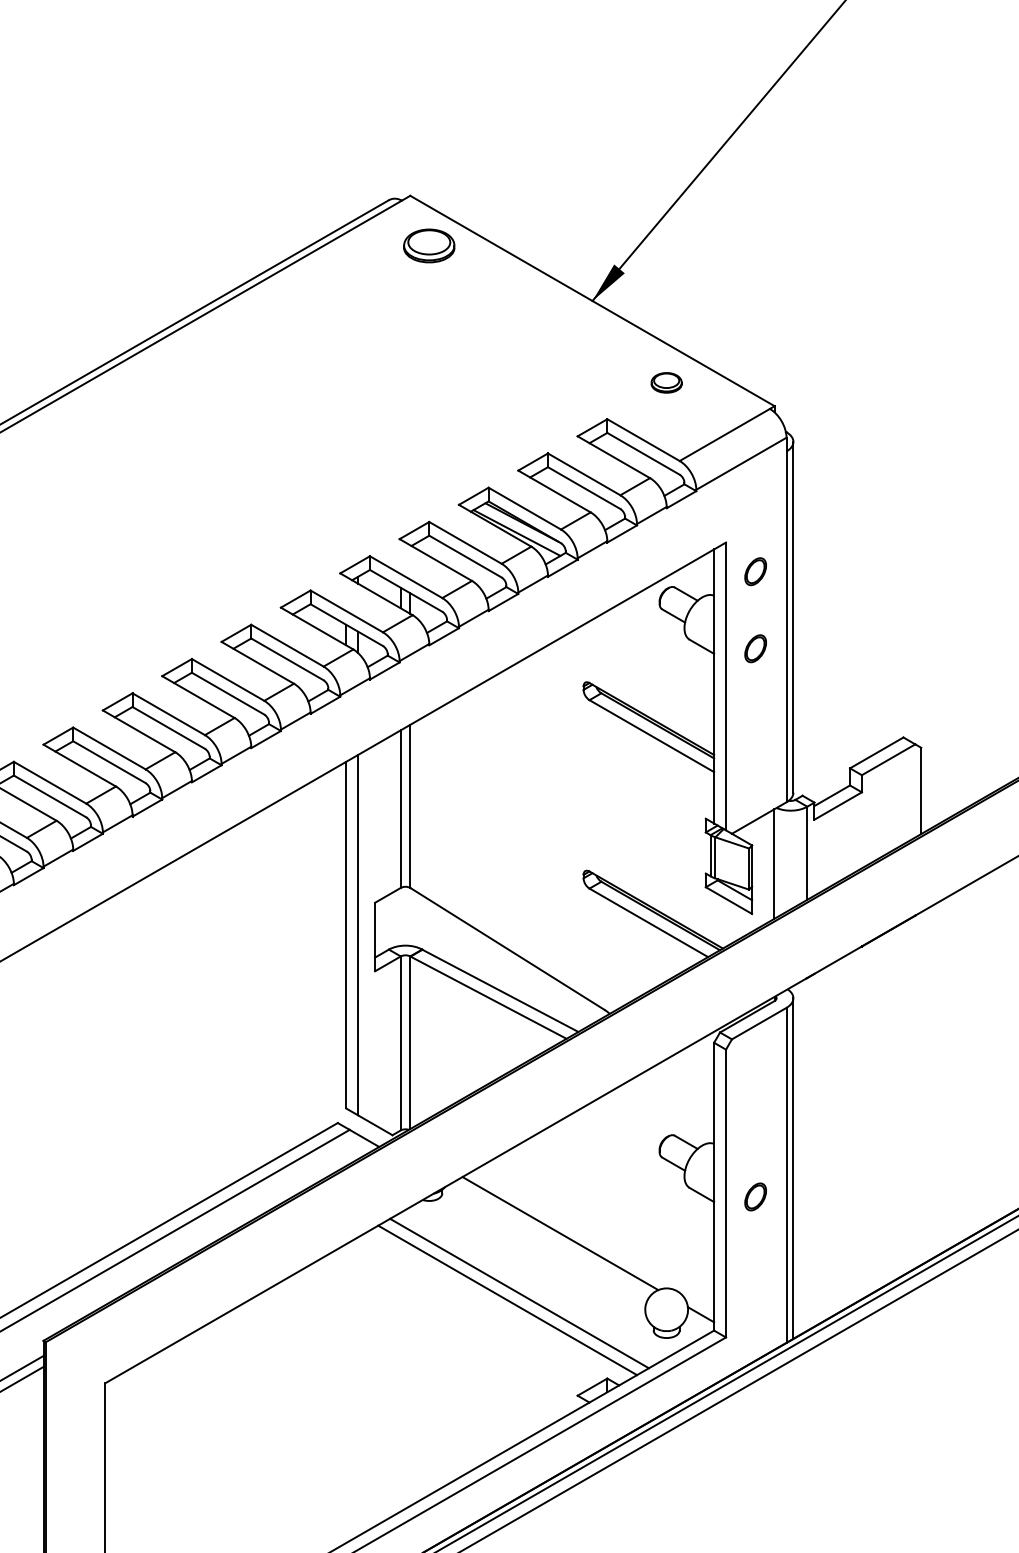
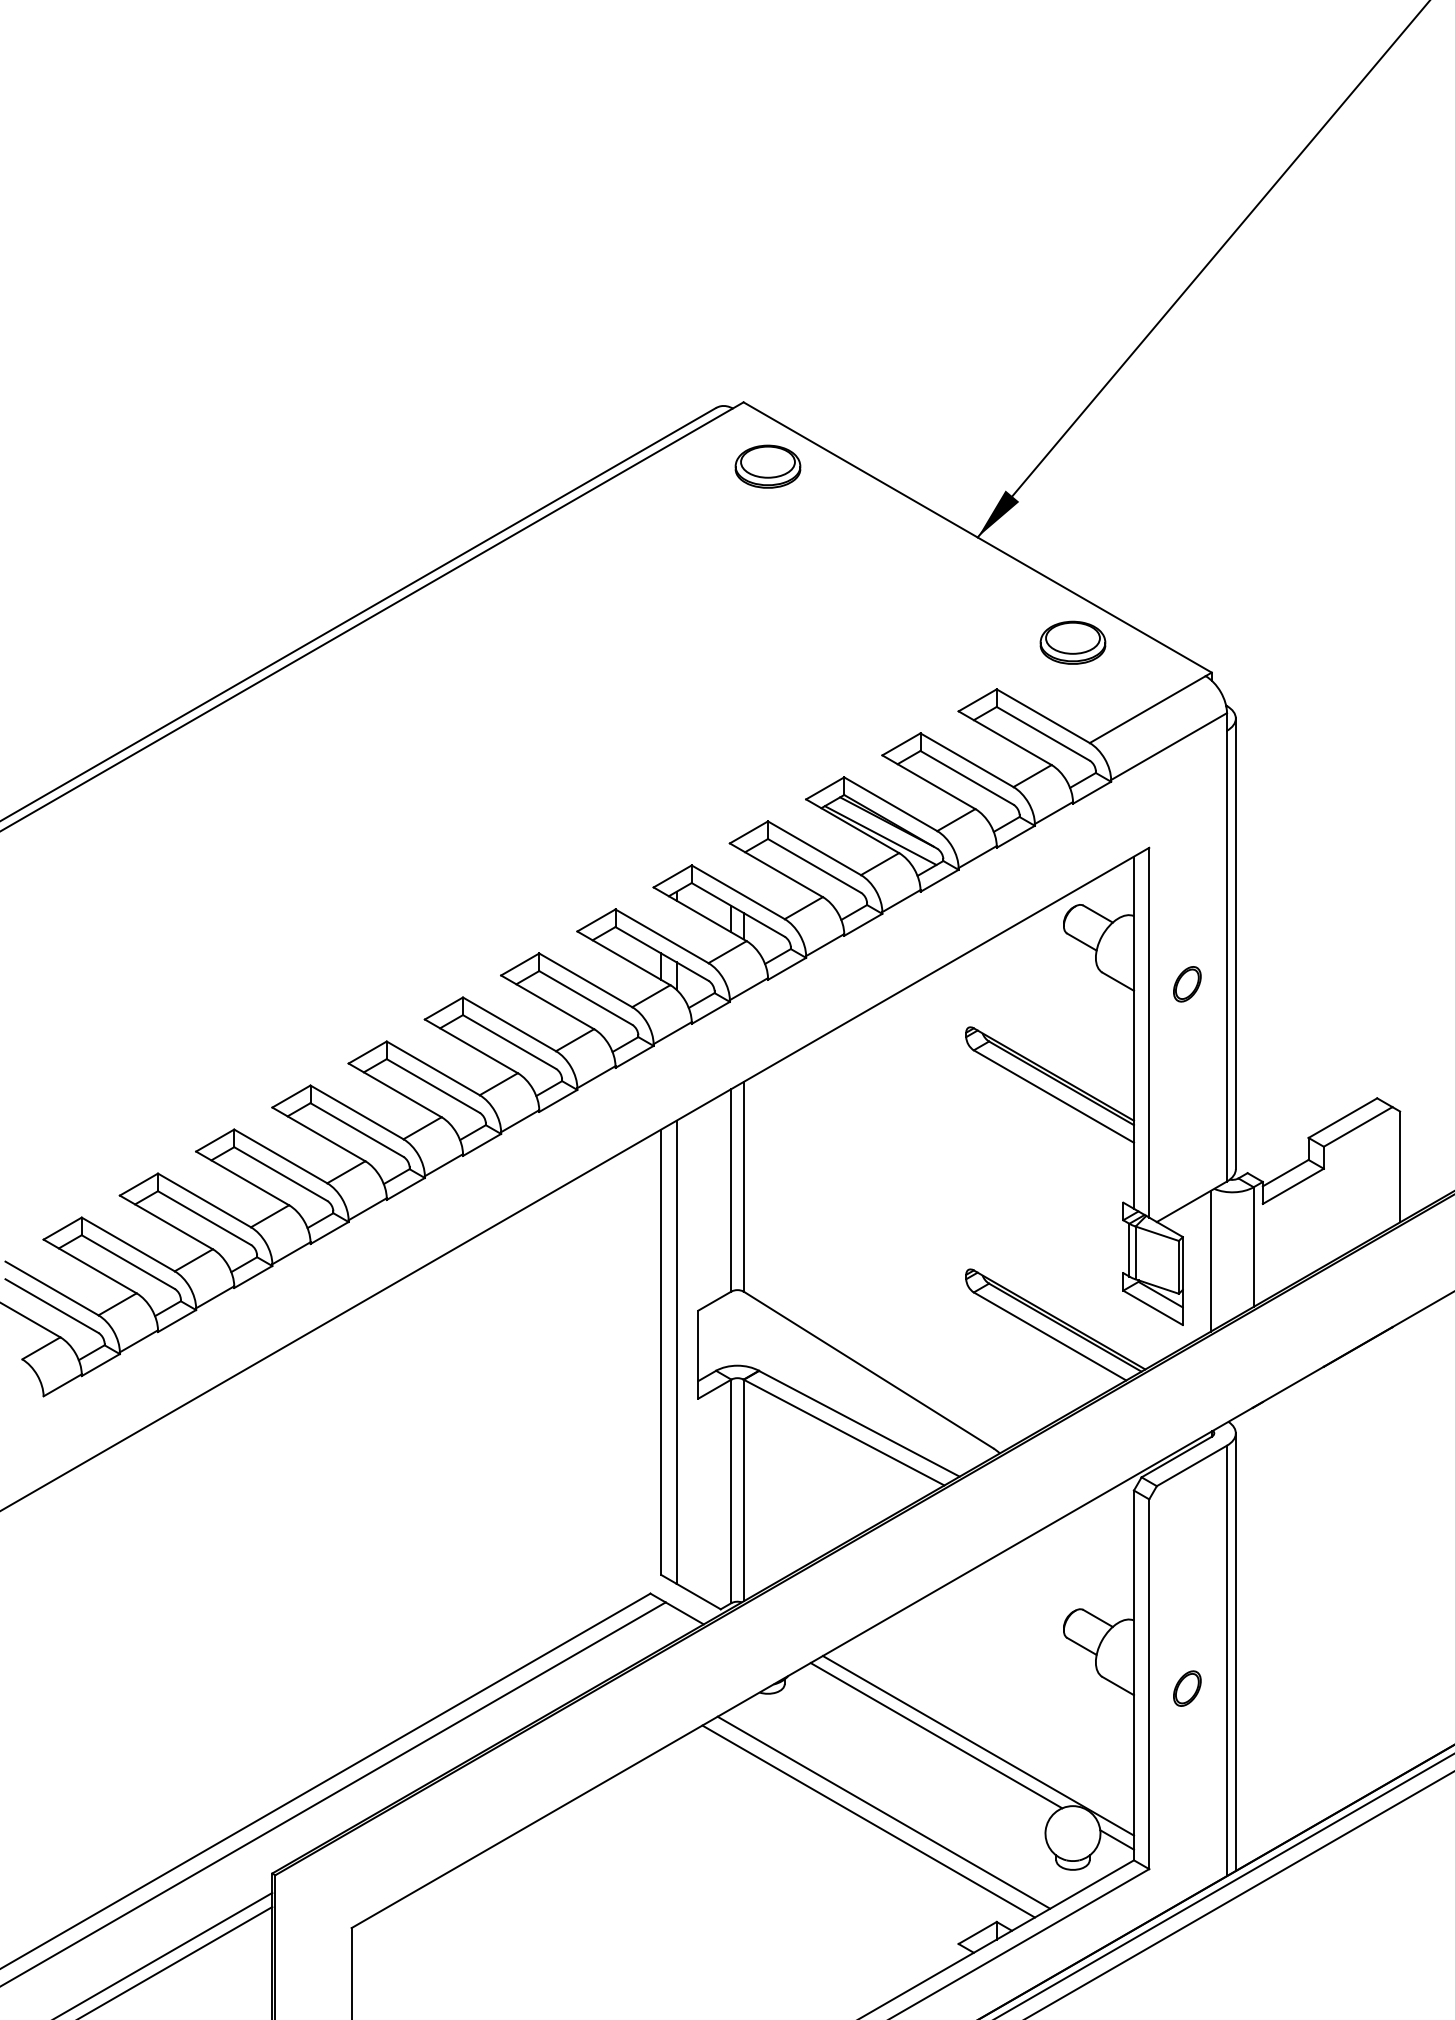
part: (666, 382) -> (1072, 642), size x1.67
part: (755, 571) -> (1187, 885), removed
line: (593, 1241) -> (978, 1745), added

